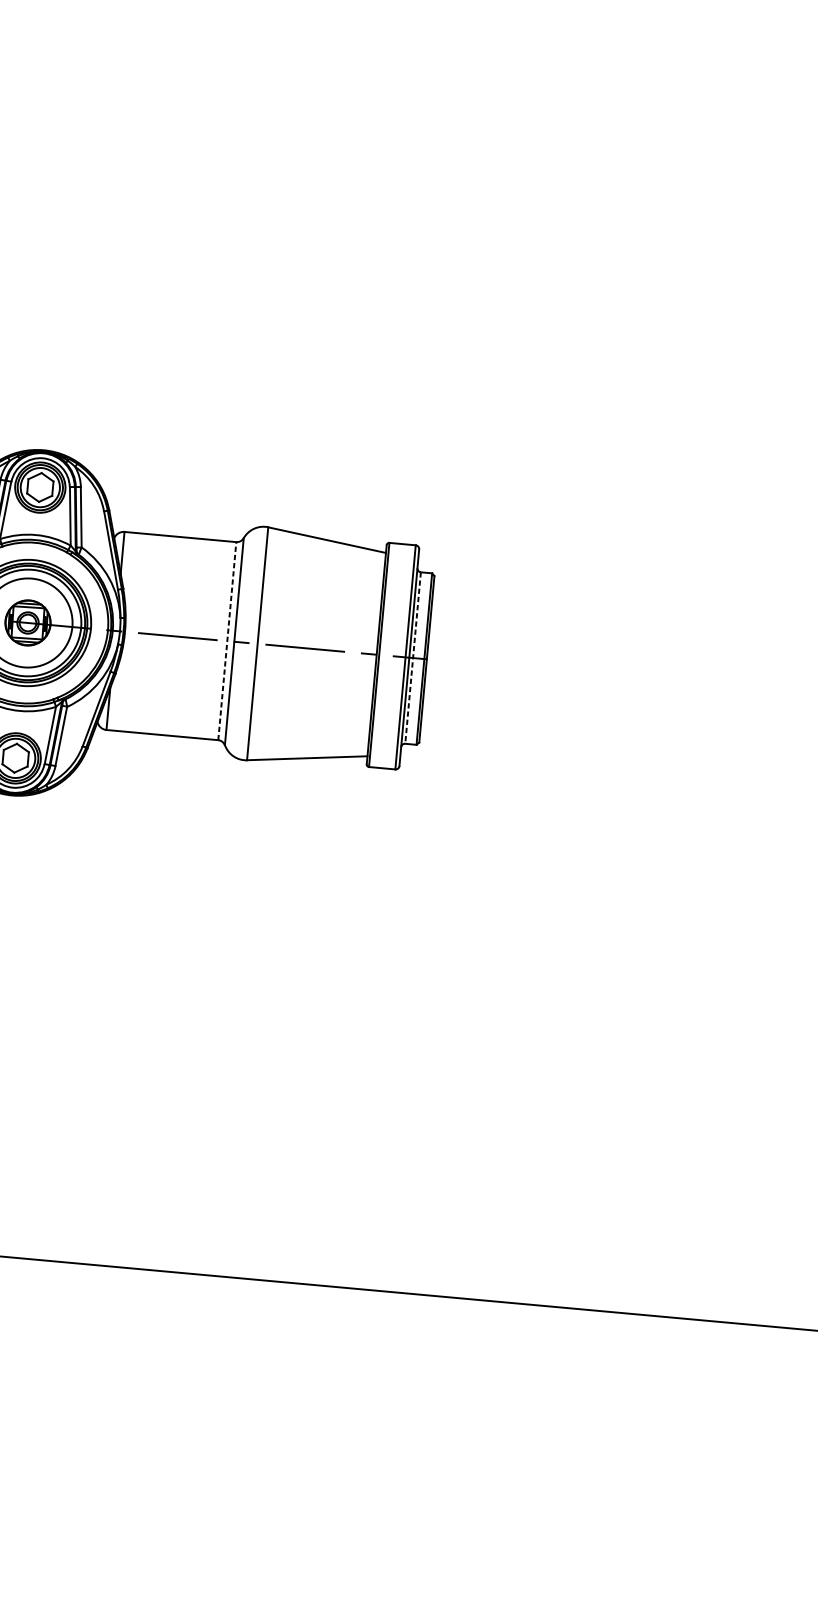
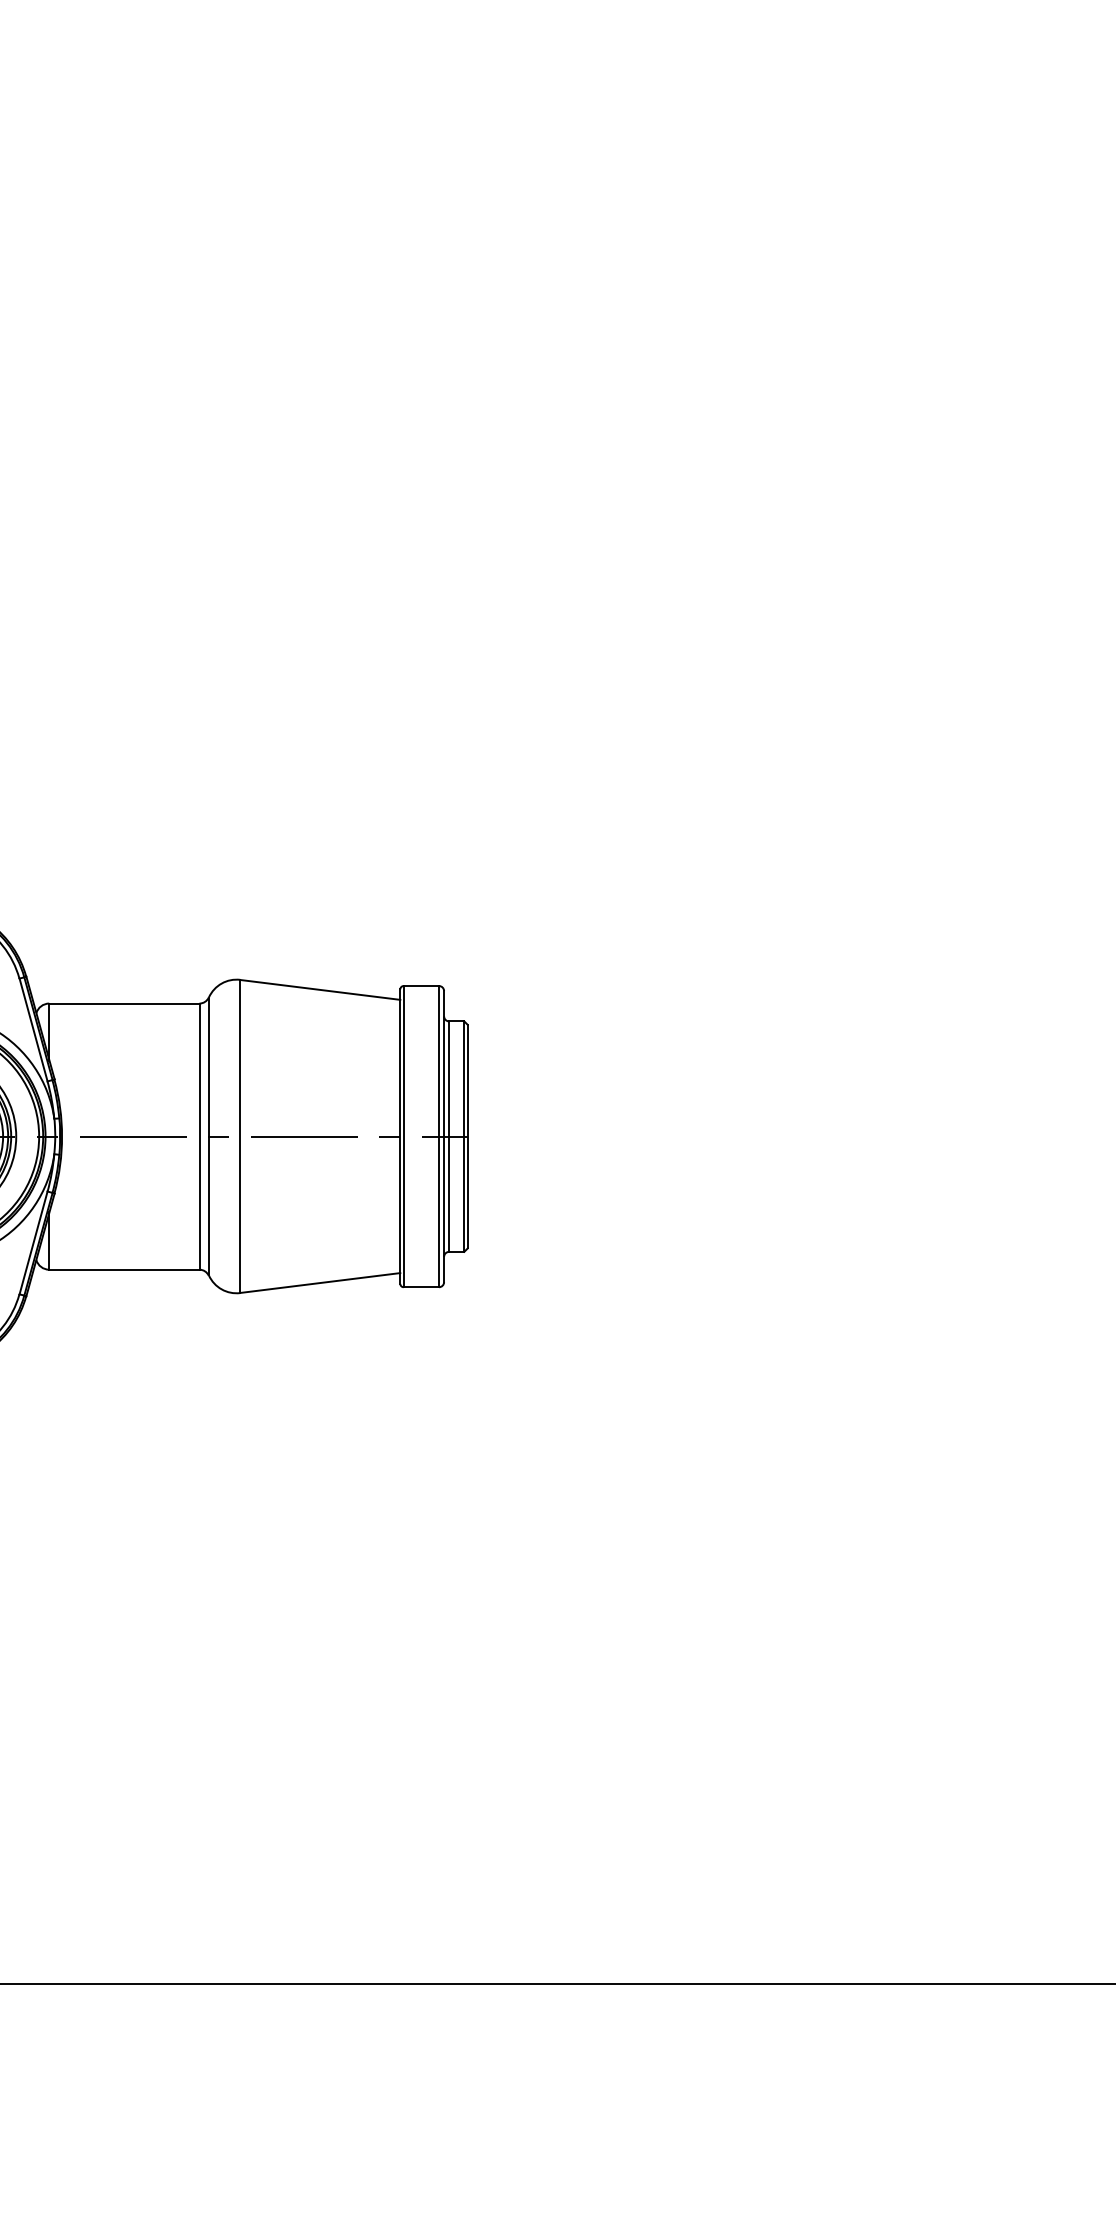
line: (227, 641) -> (199, 1136), dashed -> solid
line: (413, 658) -> (449, 1137), dashed -> solid

